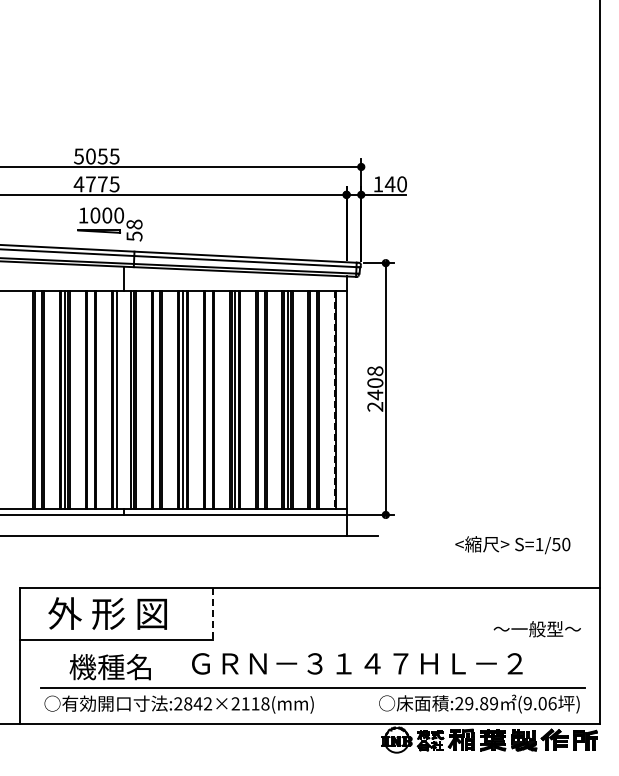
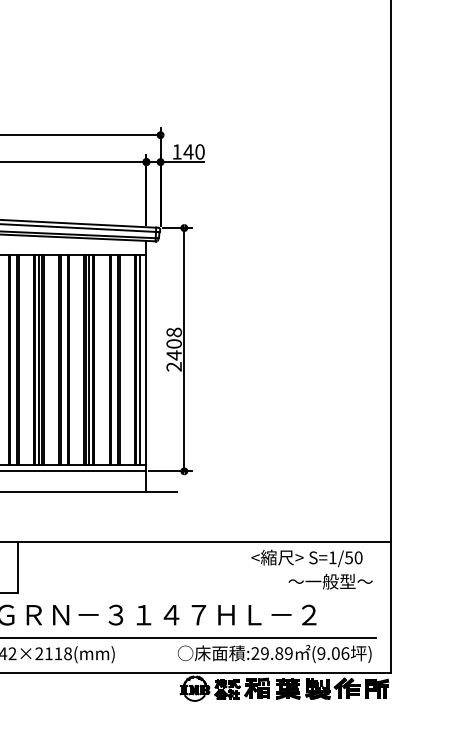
line: (339, 399) -> (139, 359), added
line: (334, 400) -> (134, 360), dashed -> solid
text: (512, 545) -> (306, 558), moved
line: (213, 614) -> (17, 567), dashed -> solid

